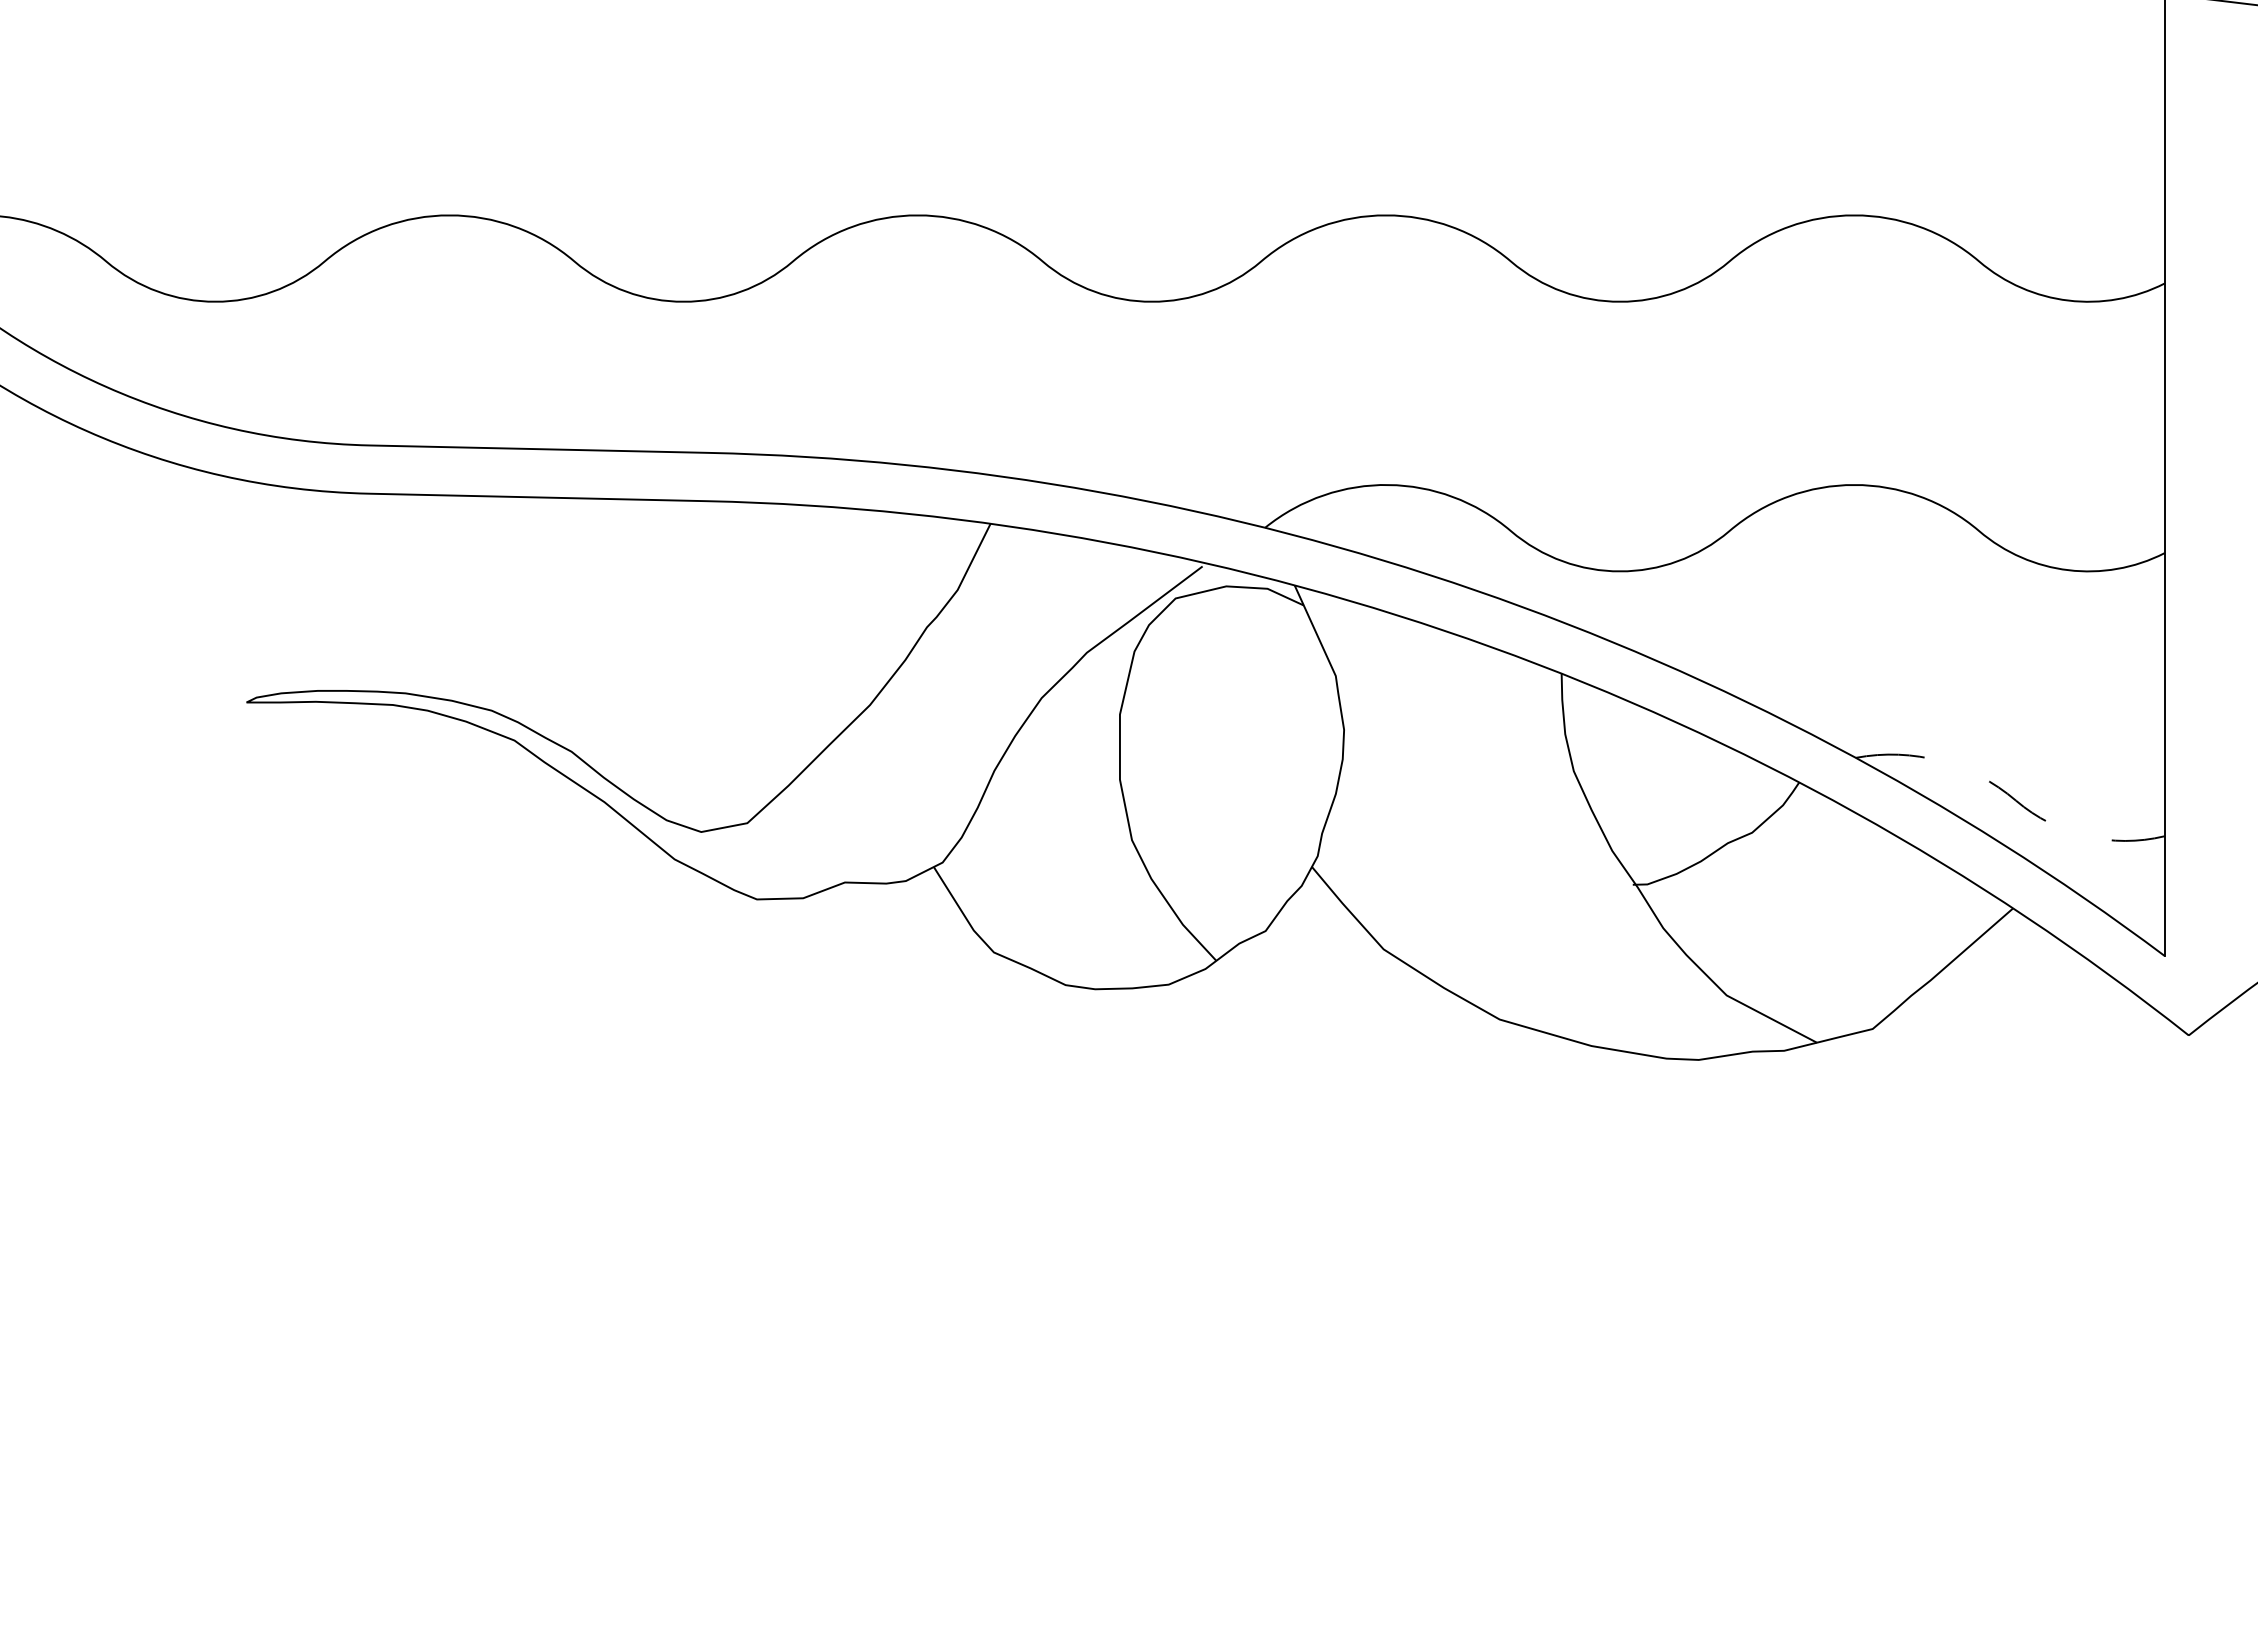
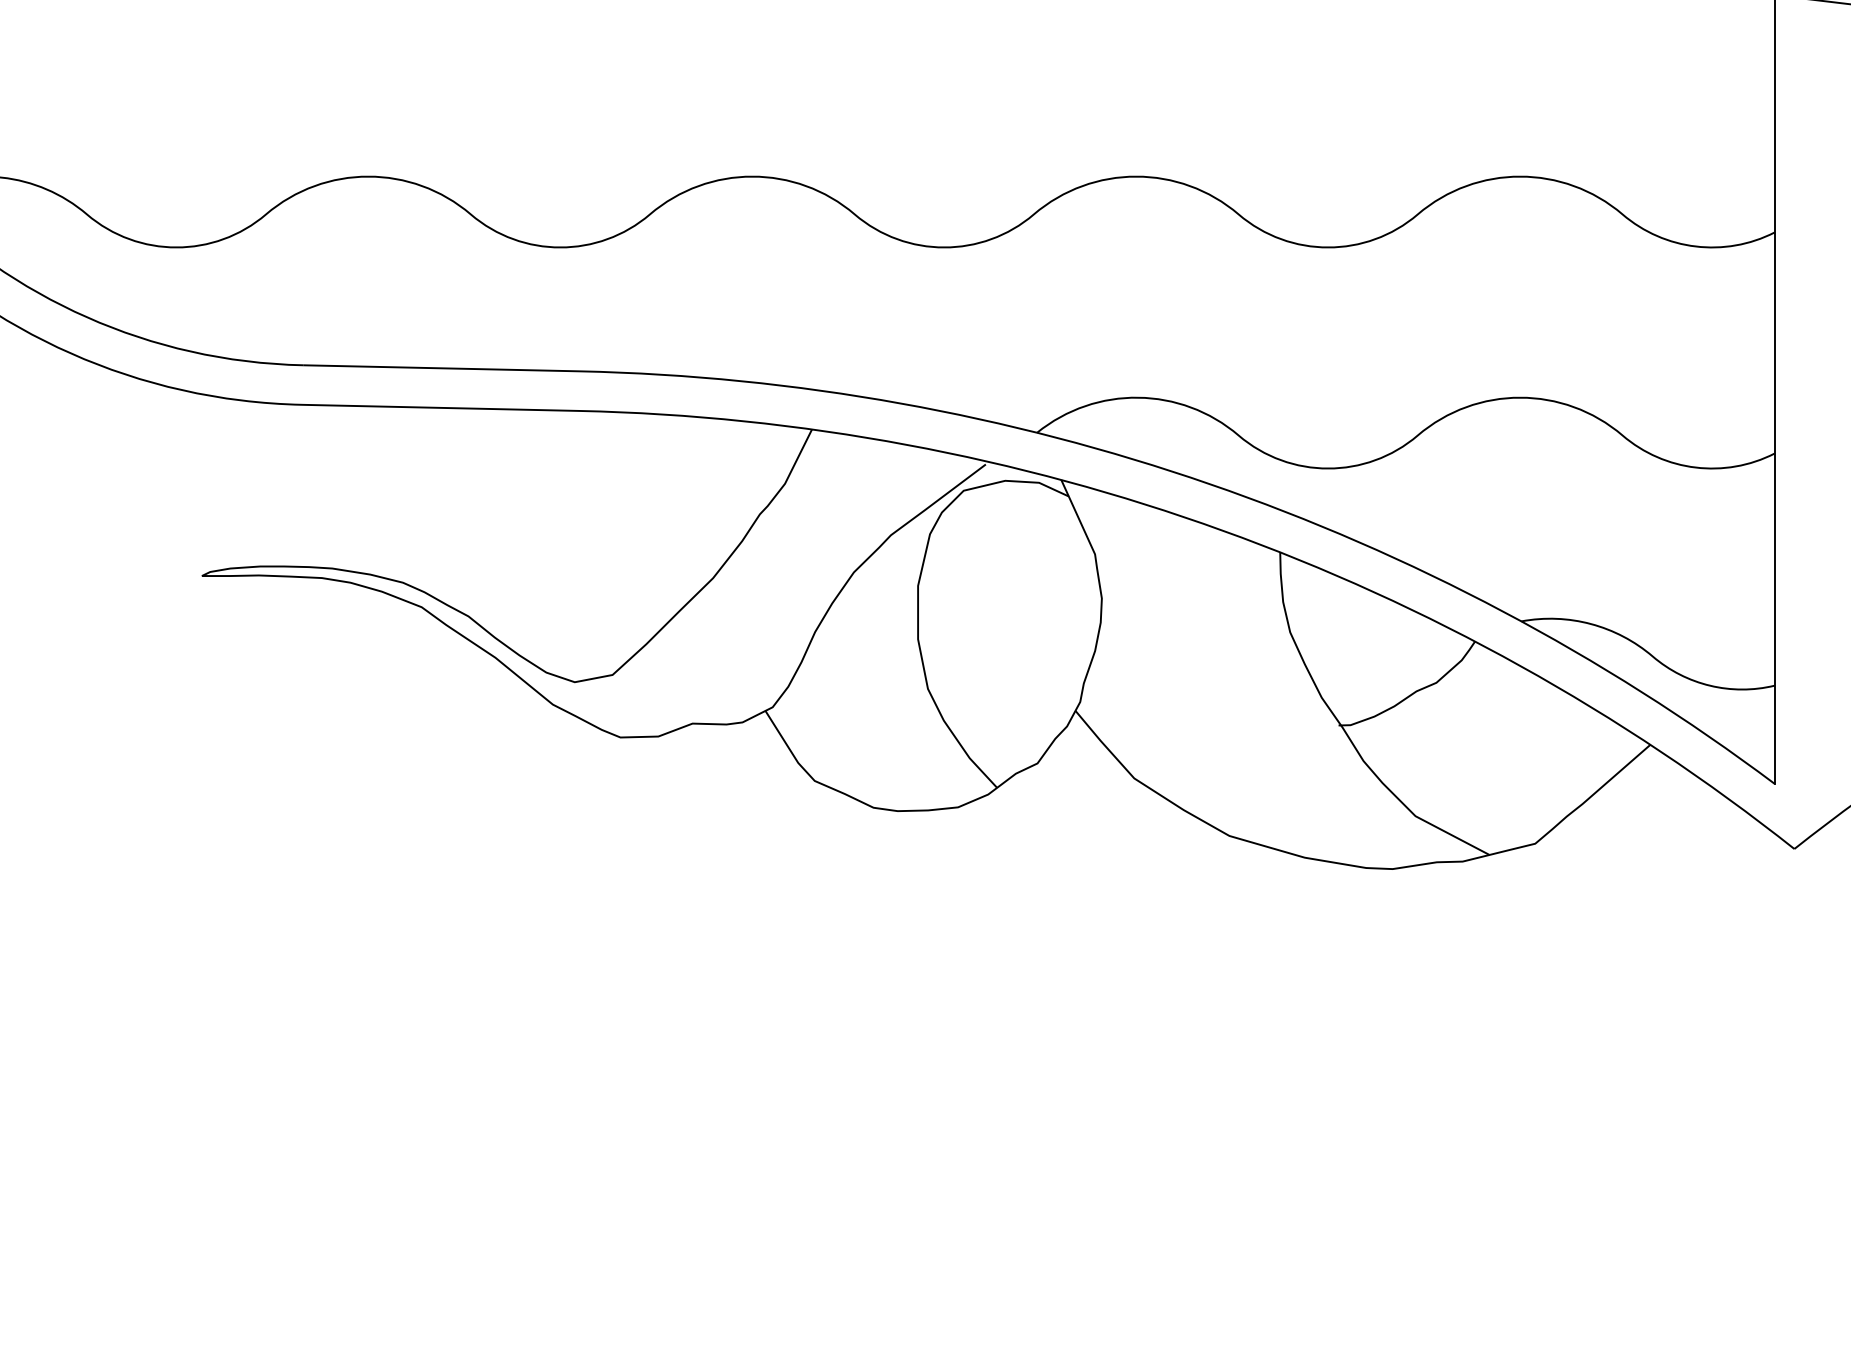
line: (2012, 797) -> (1649, 653), dashed -> solid

